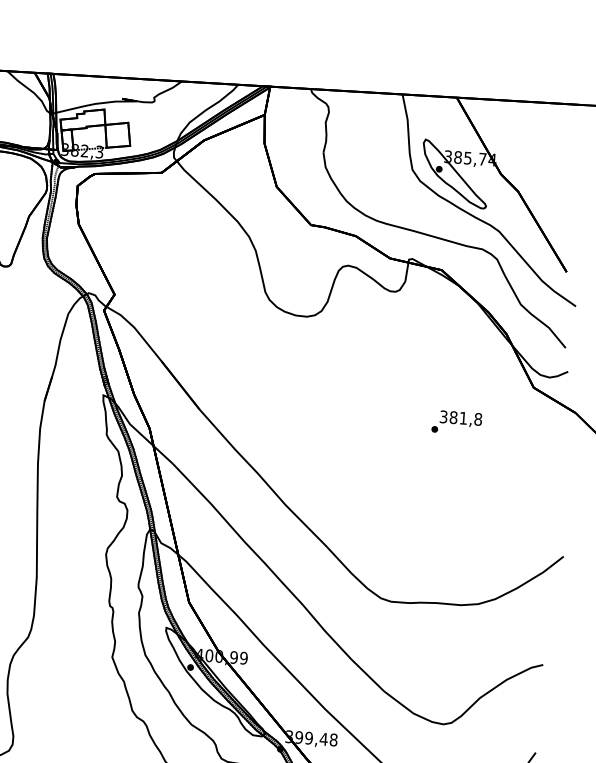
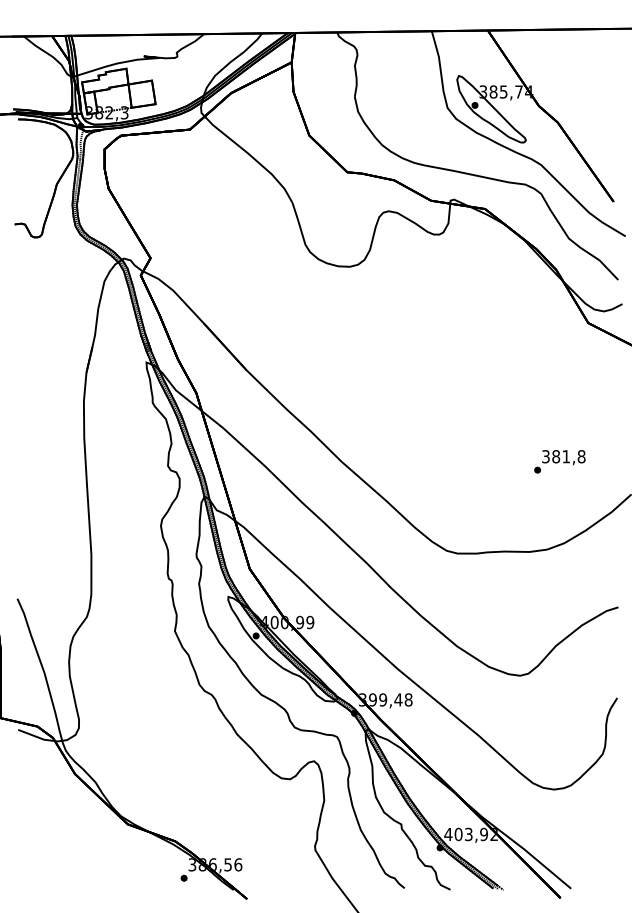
text: (456, 422) -> (559, 461), moved

